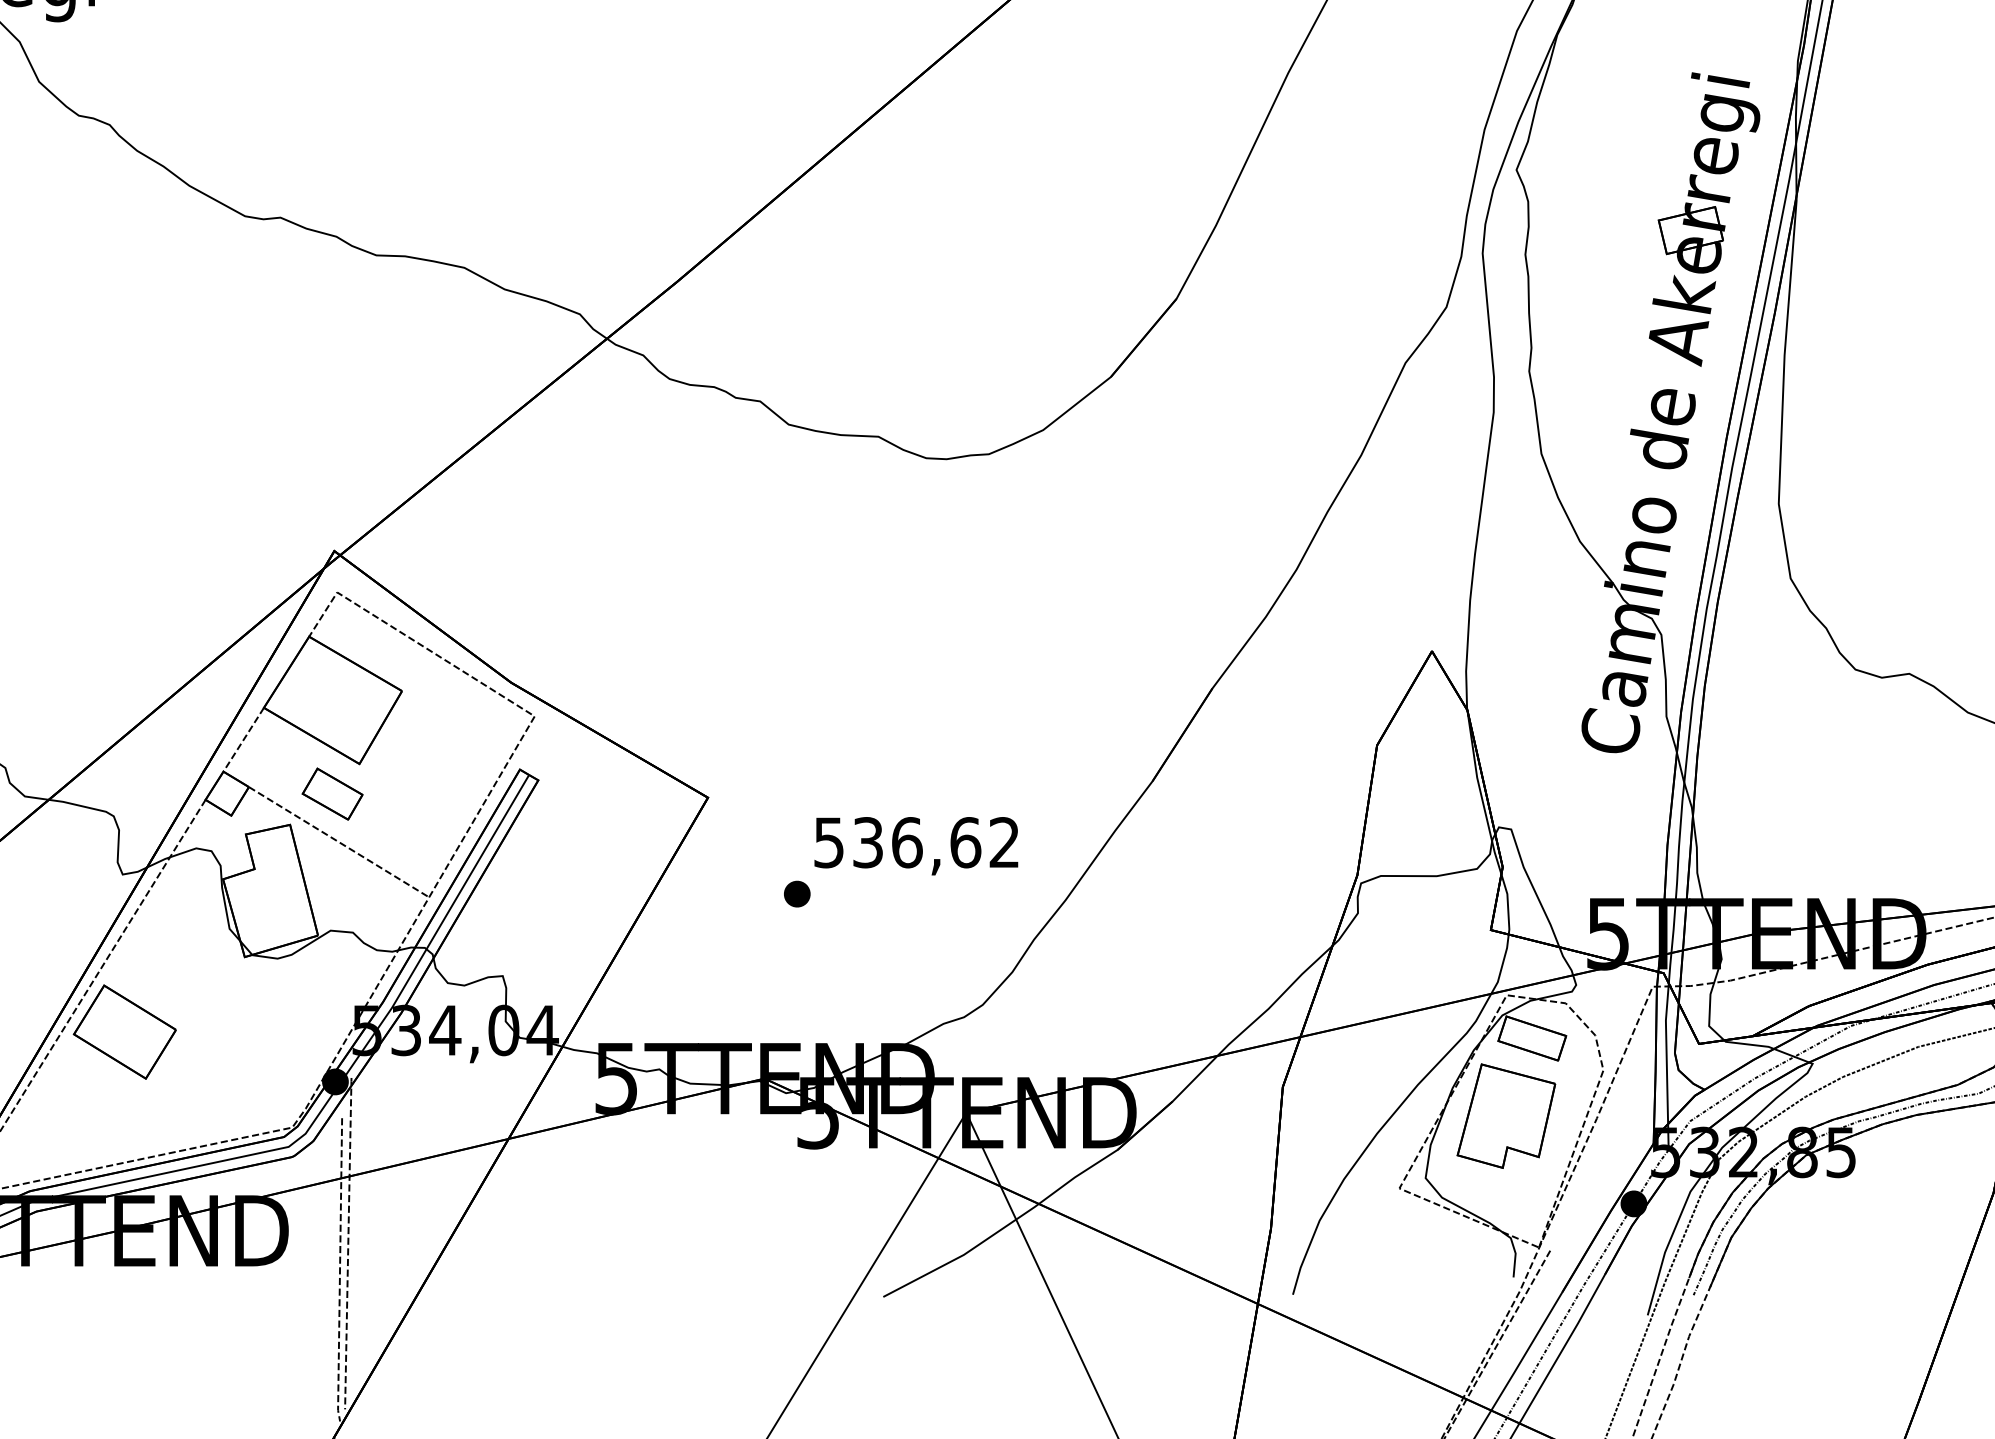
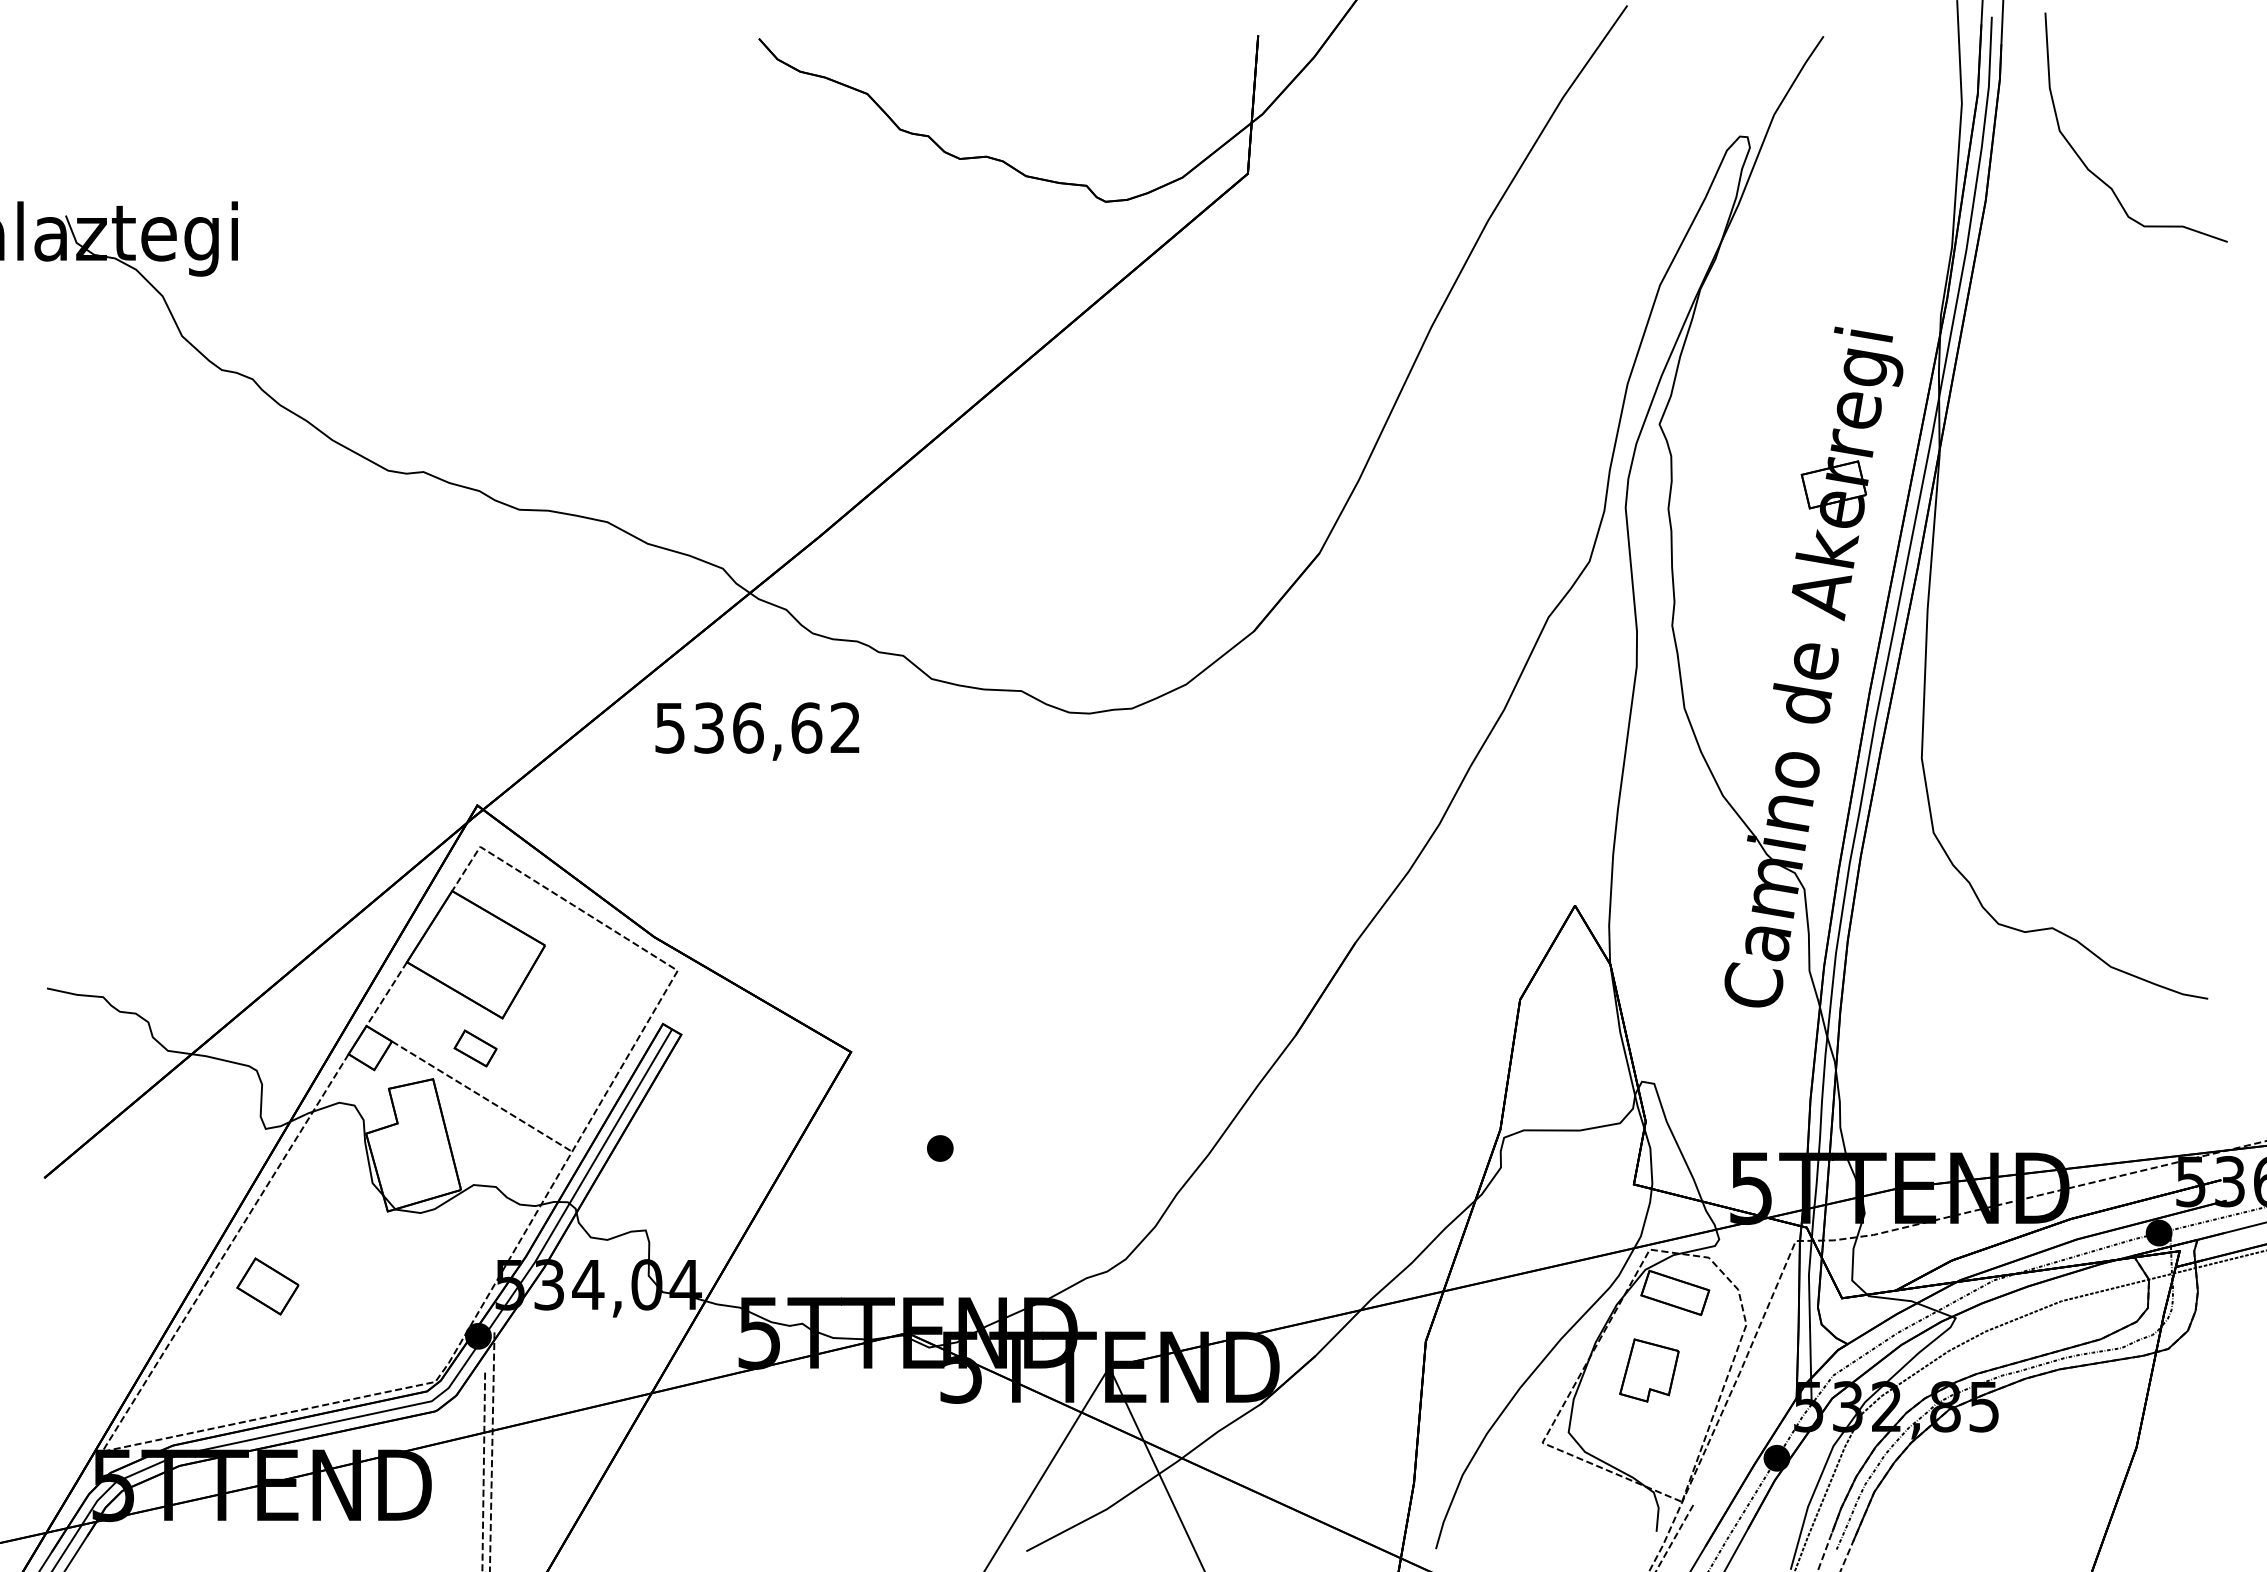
part: (332, 794) -> (475, 1048), size x0.7
text: (916, 846) -> (757, 731), moved
part: (124, 1032) -> (267, 1286), size x0.6
part: (1506, 1116) -> (1649, 1370), size x0.6

